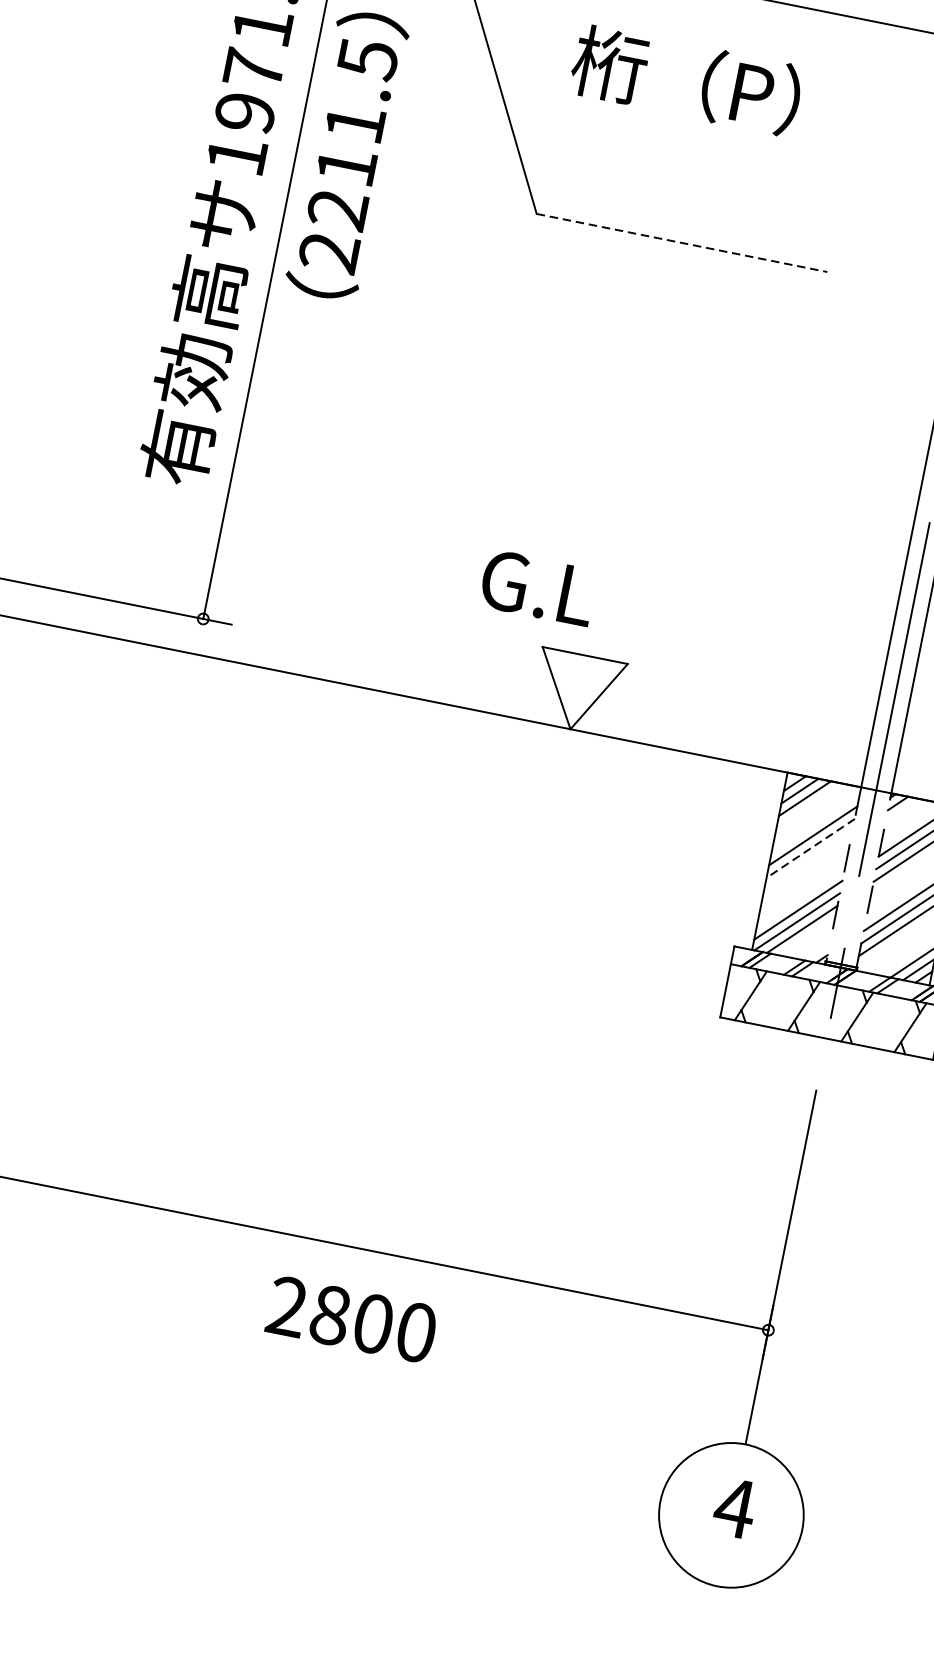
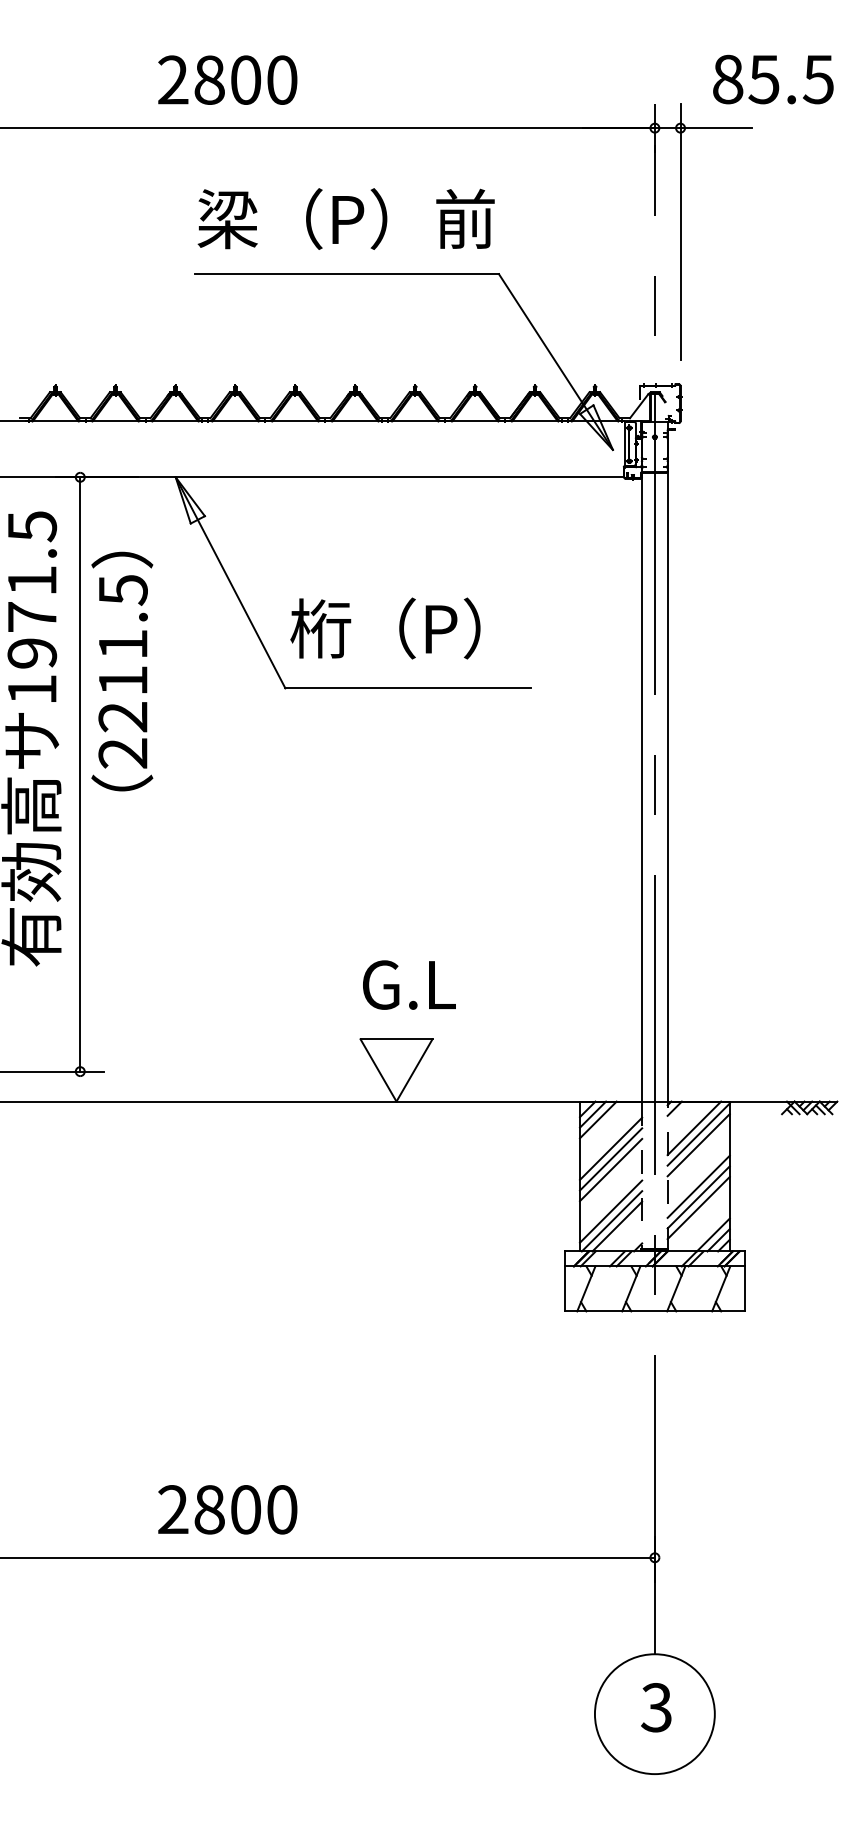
text: (686, 80) -> (385, 628), moved
line: (682, 243) -> (408, 688), dashed -> solid
text: (538, 587) -> (409, 984), moved
line: (811, 848) -> (611, 1159), dashed -> solid
line: (807, 860) -> (610, 1169), added
text: (351, 1319) -> (227, 1509), moved
text: (734, 1507) -> (656, 1707), 4 -> 3

